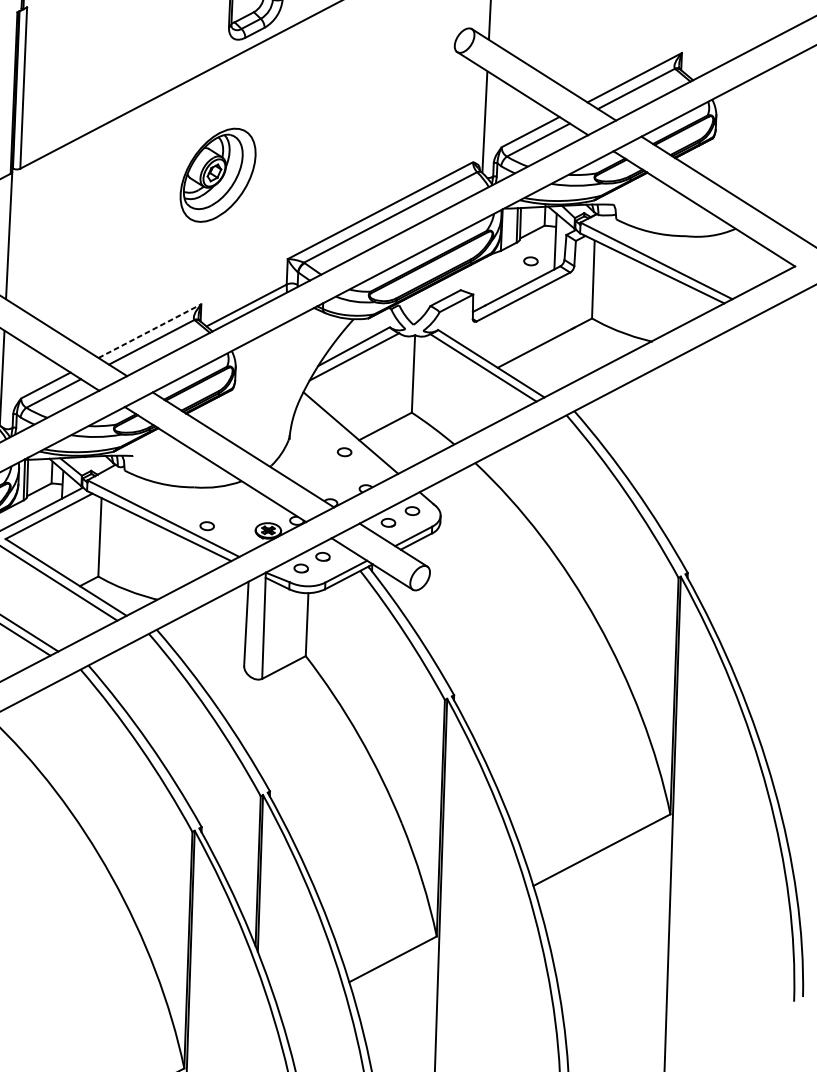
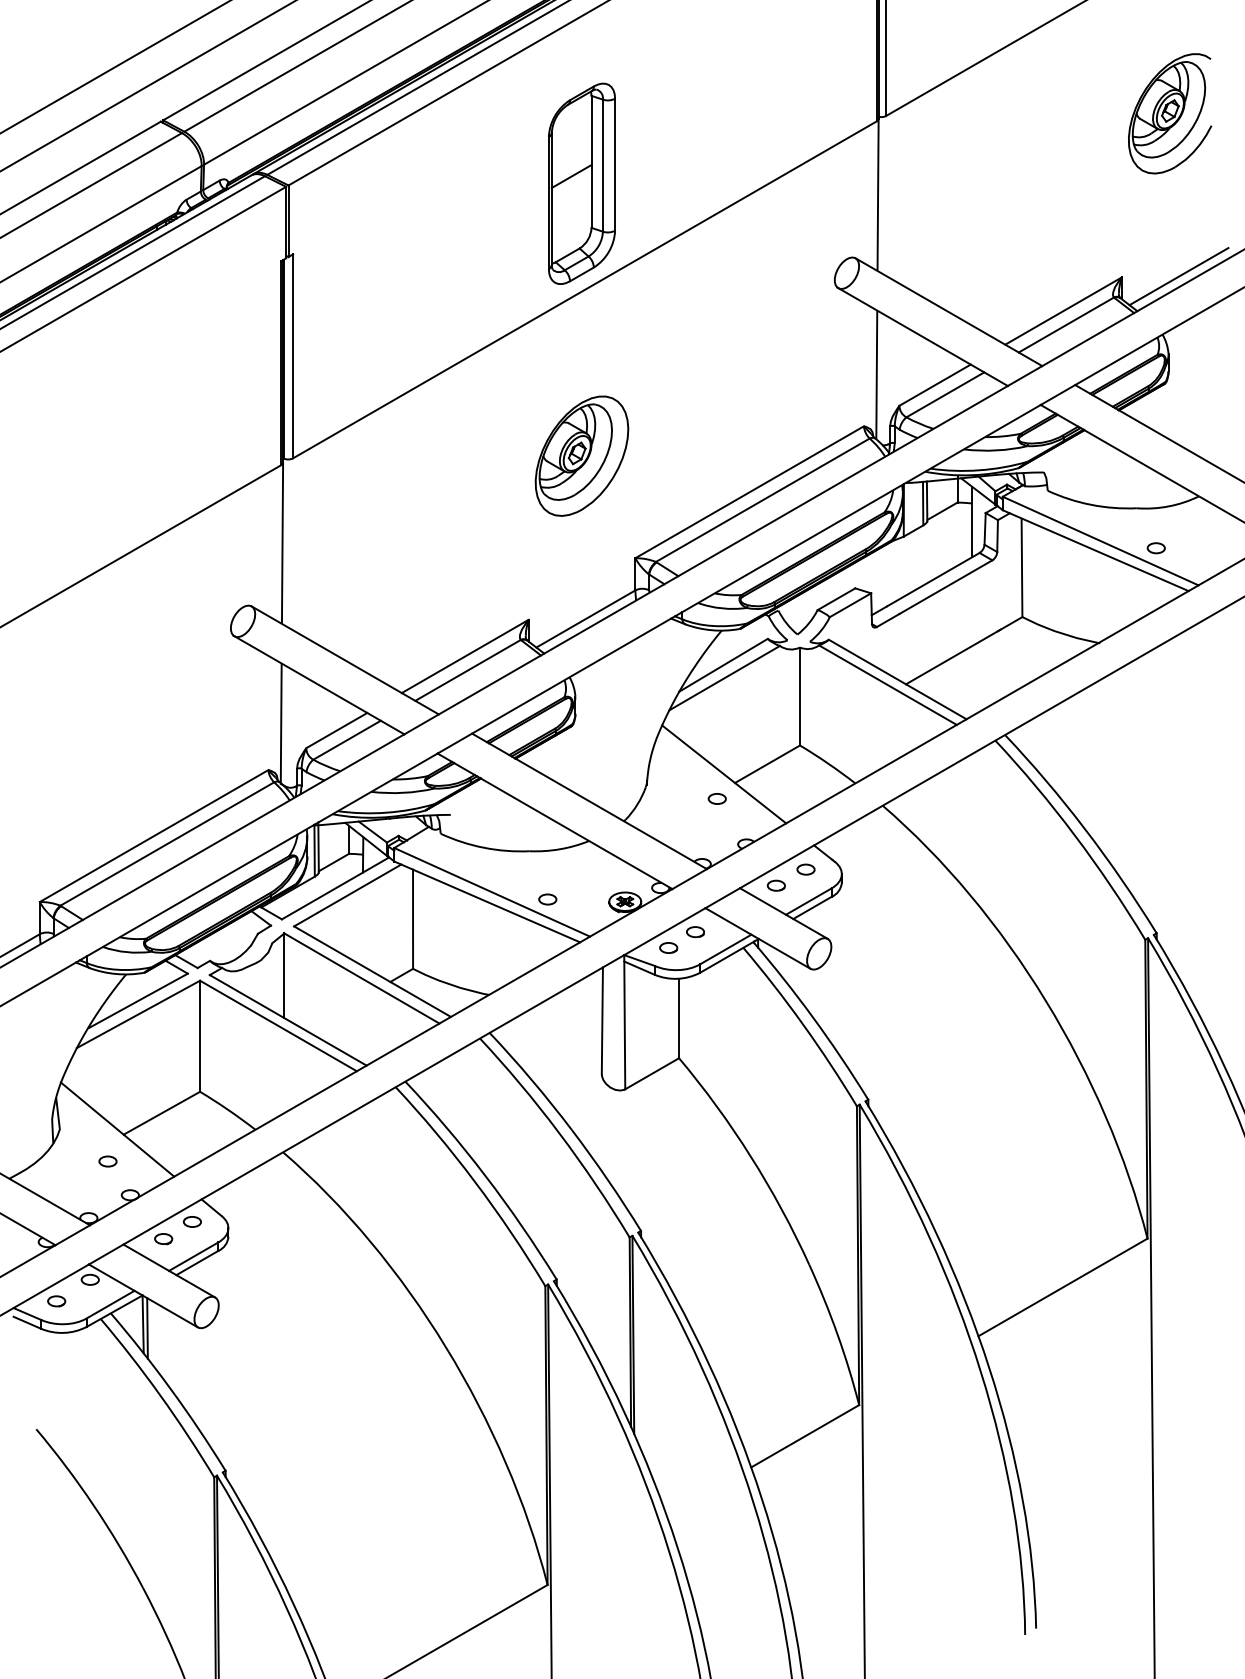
line: (726, 54) -> (1178, 276), added
part: (217, 174) -> (581, 455), moved
part: (530, 261) -> (1155, 548), moved
line: (150, 331) -> (465, 656), dashed -> solid

